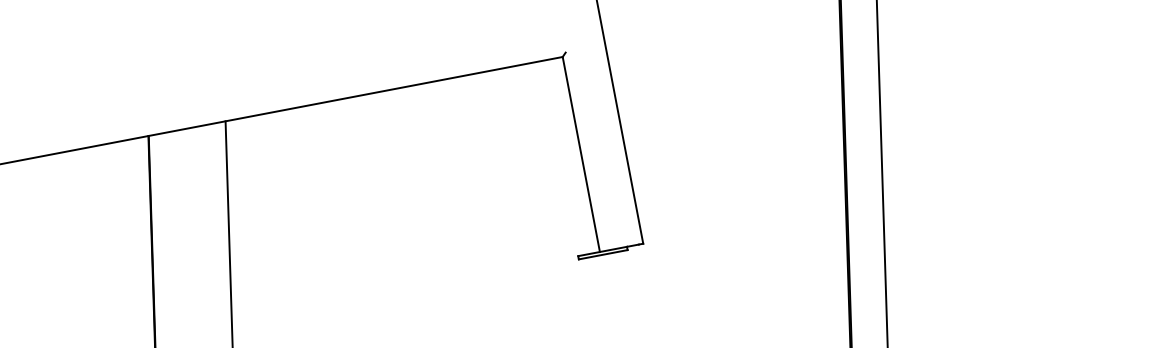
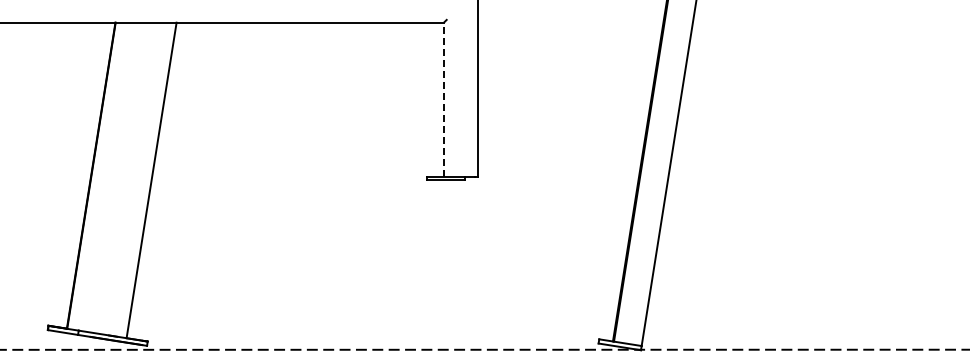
line: (580, 153) -> (443, 99), solid -> dashed

